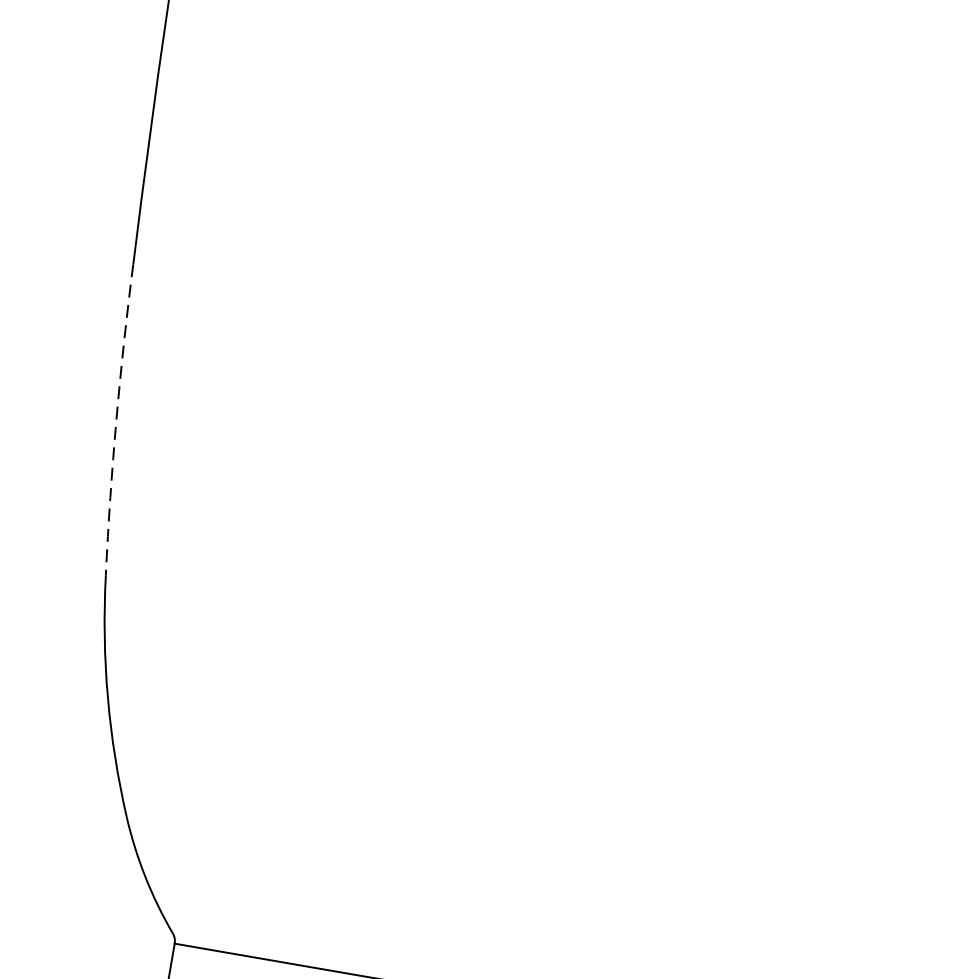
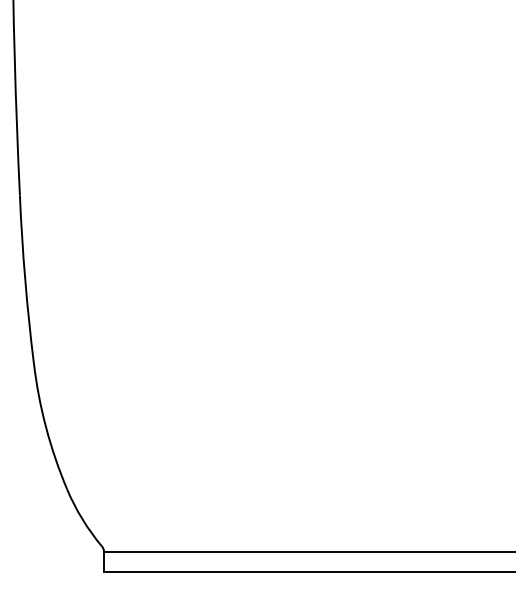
arc: (116, 419) -> (25, 279), dashed -> solid

